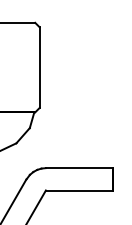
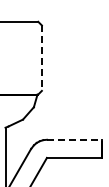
line: (39, 68) -> (41, 58), solid -> dashed
line: (79, 167) -> (74, 139), solid -> dashed

